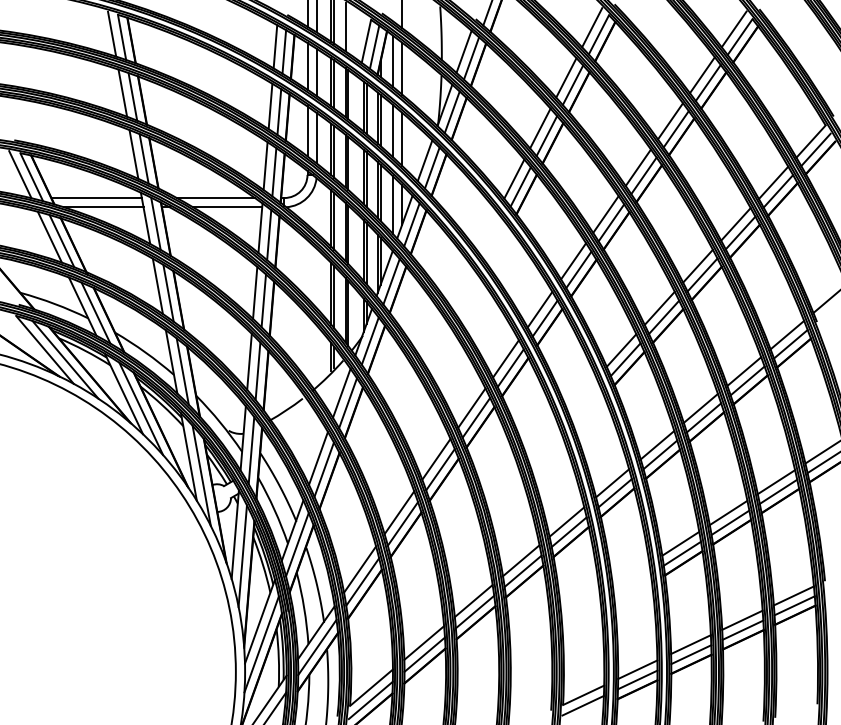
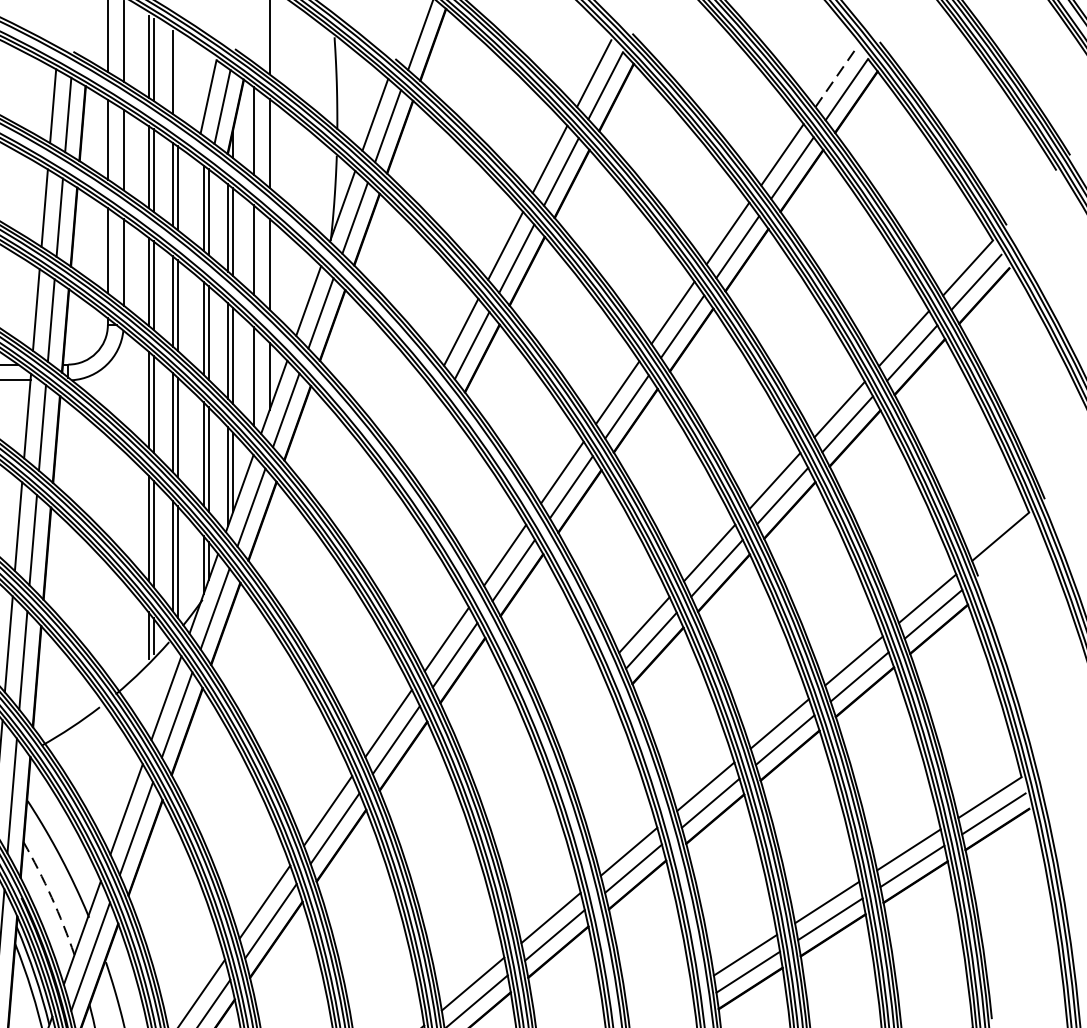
line: (734, 29) -> (837, 76), solid -> dashed
arc: (274, 510) -> (51, 898), solid -> dashed

